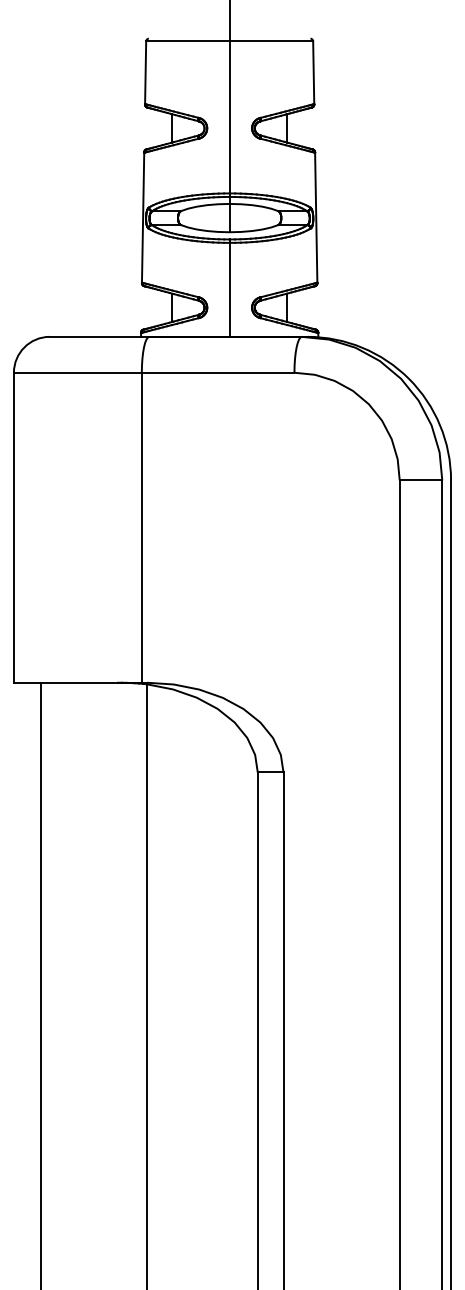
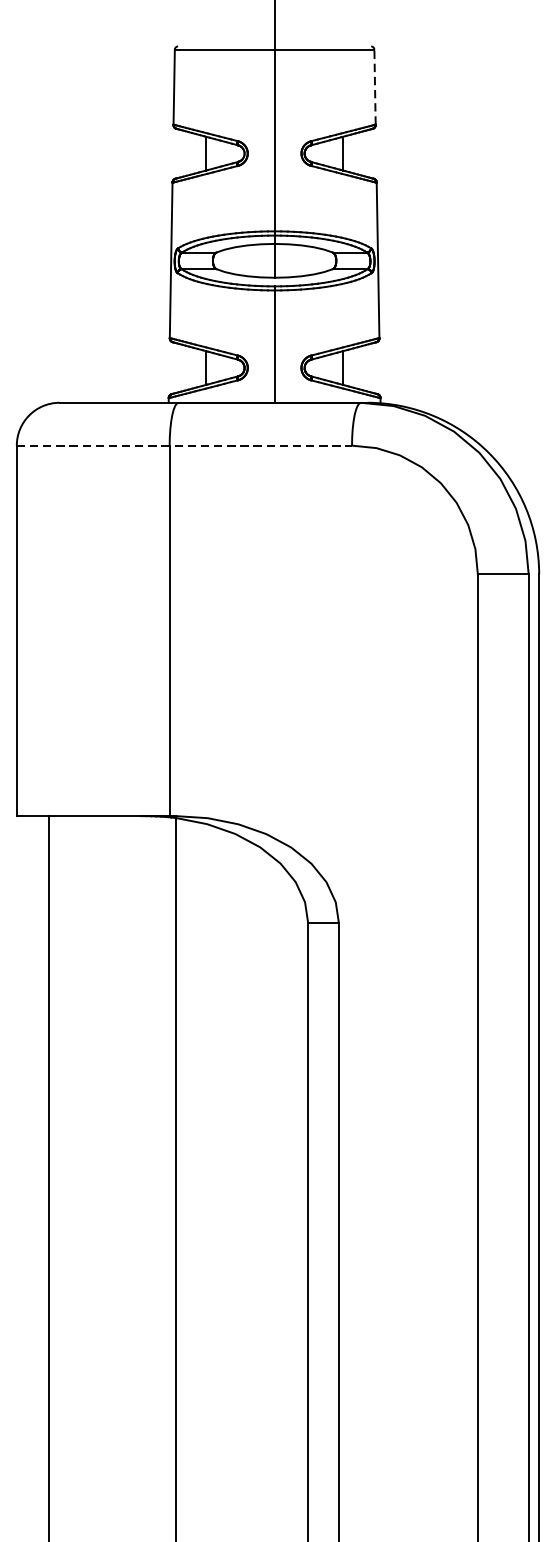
line: (313, 72) -> (374, 86), solid -> dashed
line: (154, 372) -> (184, 445), solid -> dashed

